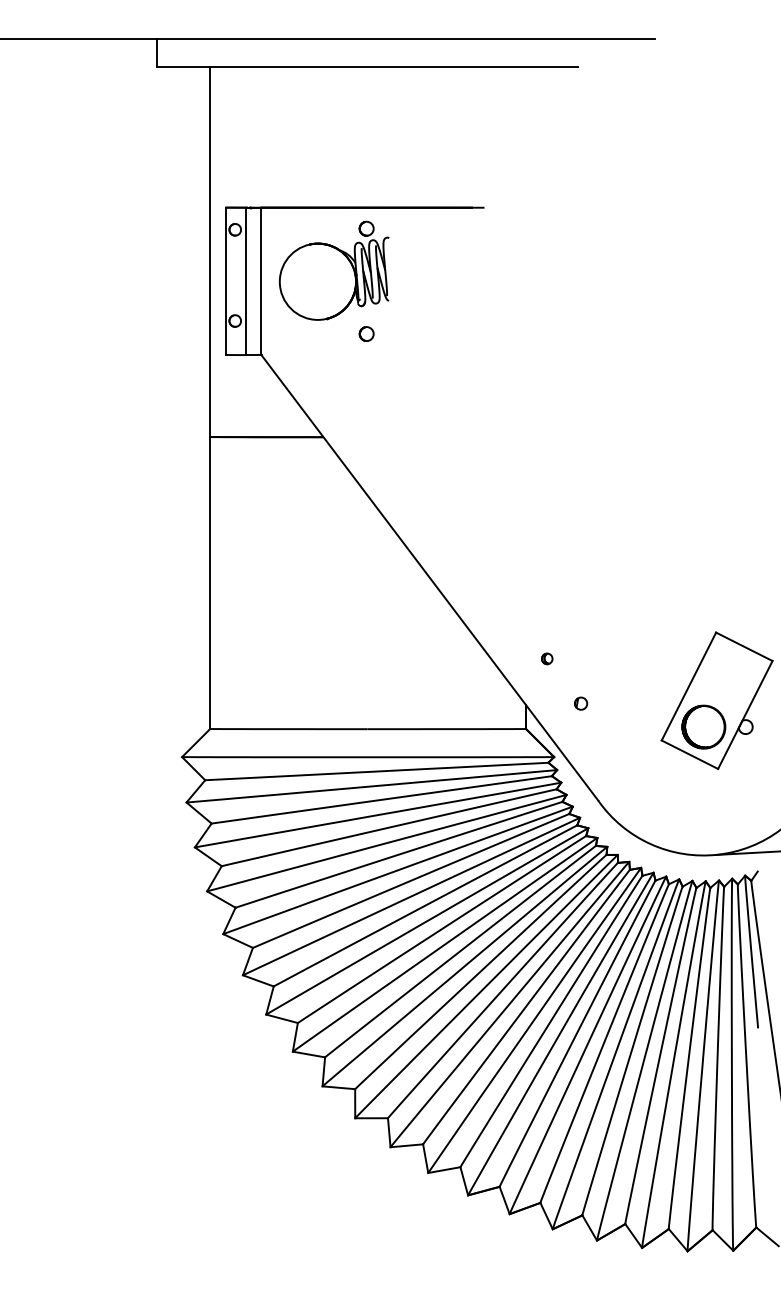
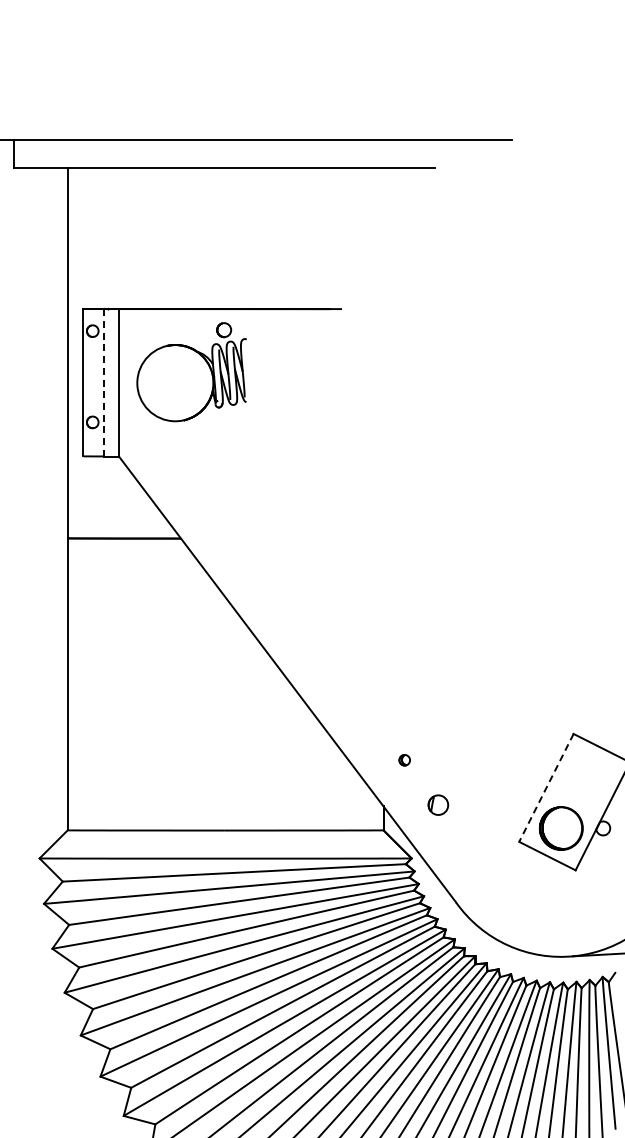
line: (246, 281) -> (104, 382), solid -> dashed
circle: (366, 333) -> (224, 434), removed
line: (688, 686) -> (546, 787), solid -> dashed
part: (581, 703) -> (439, 804), size x1.6

